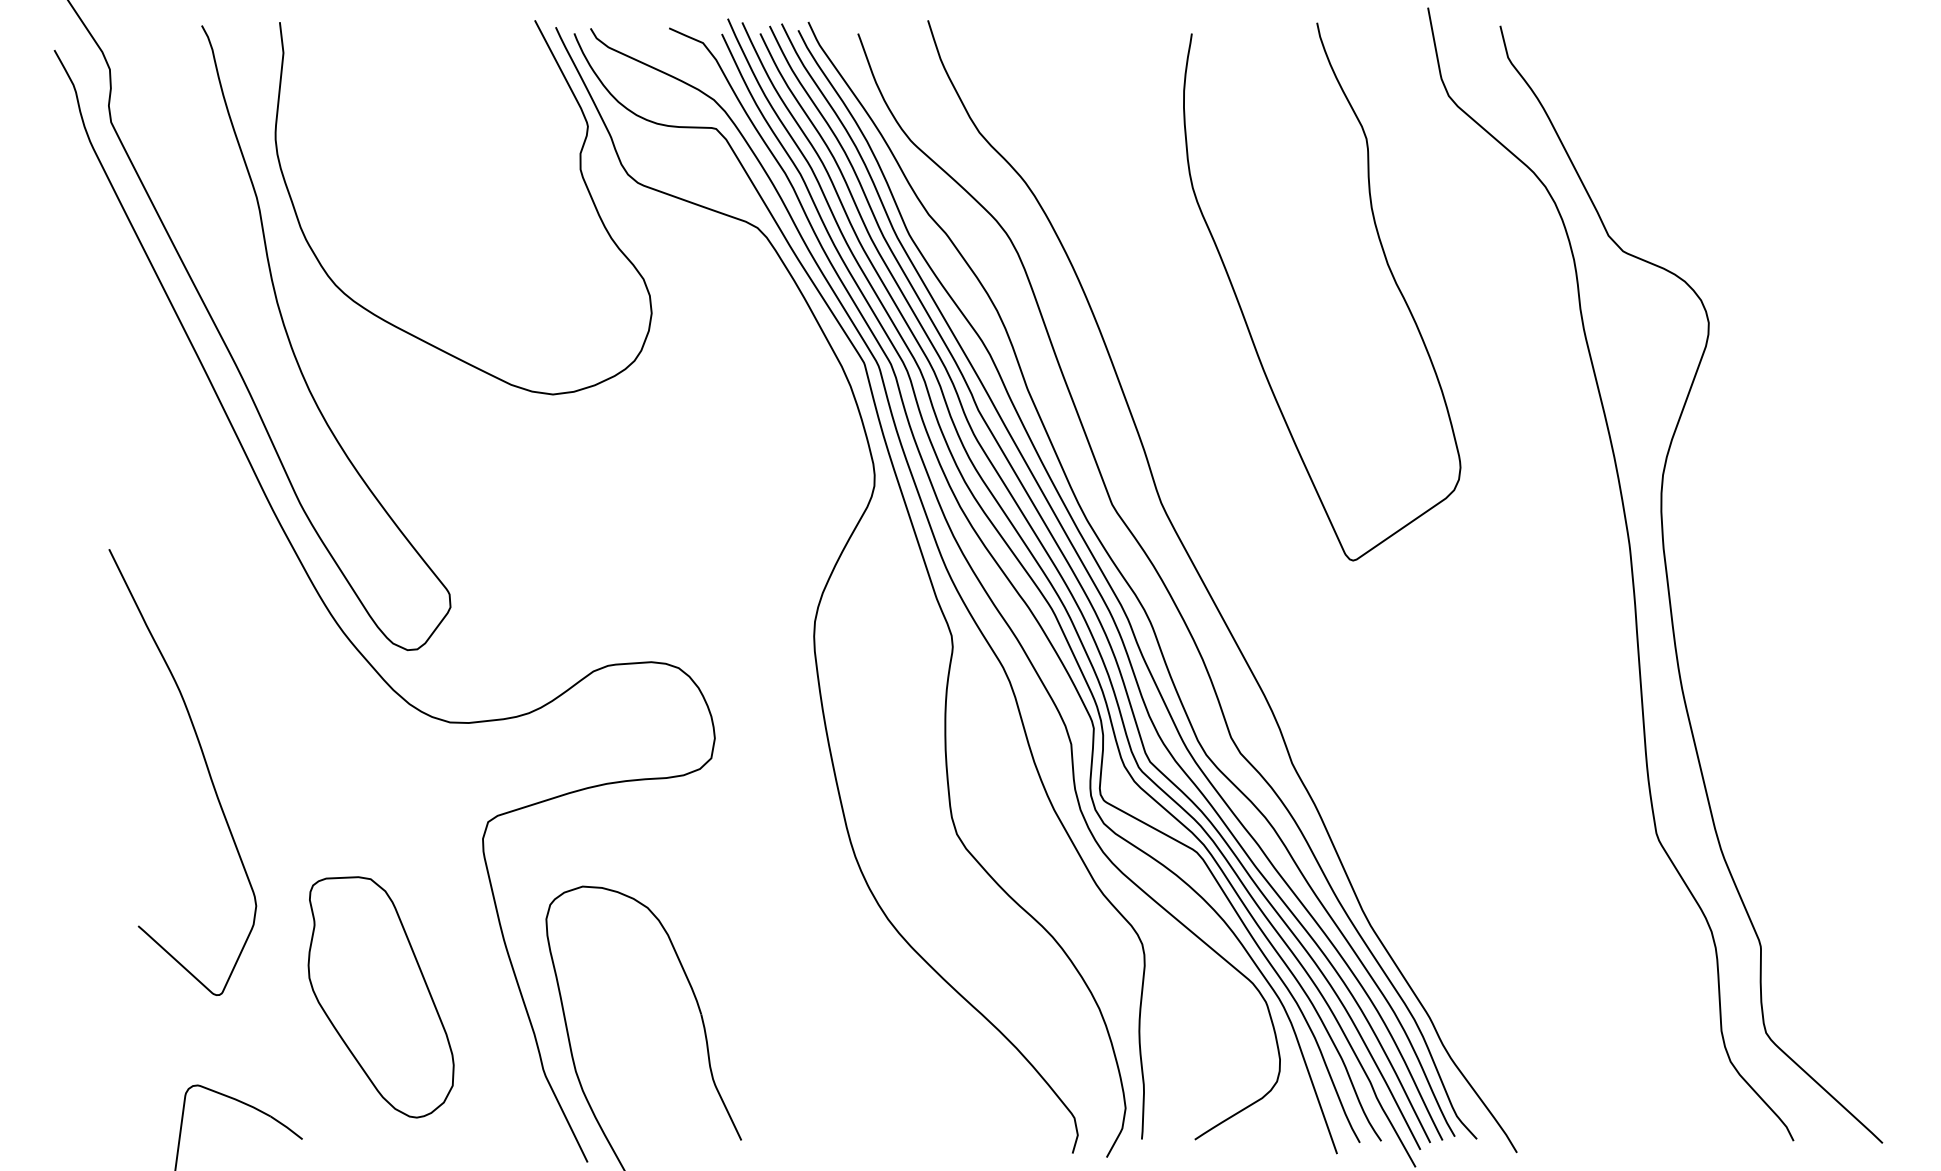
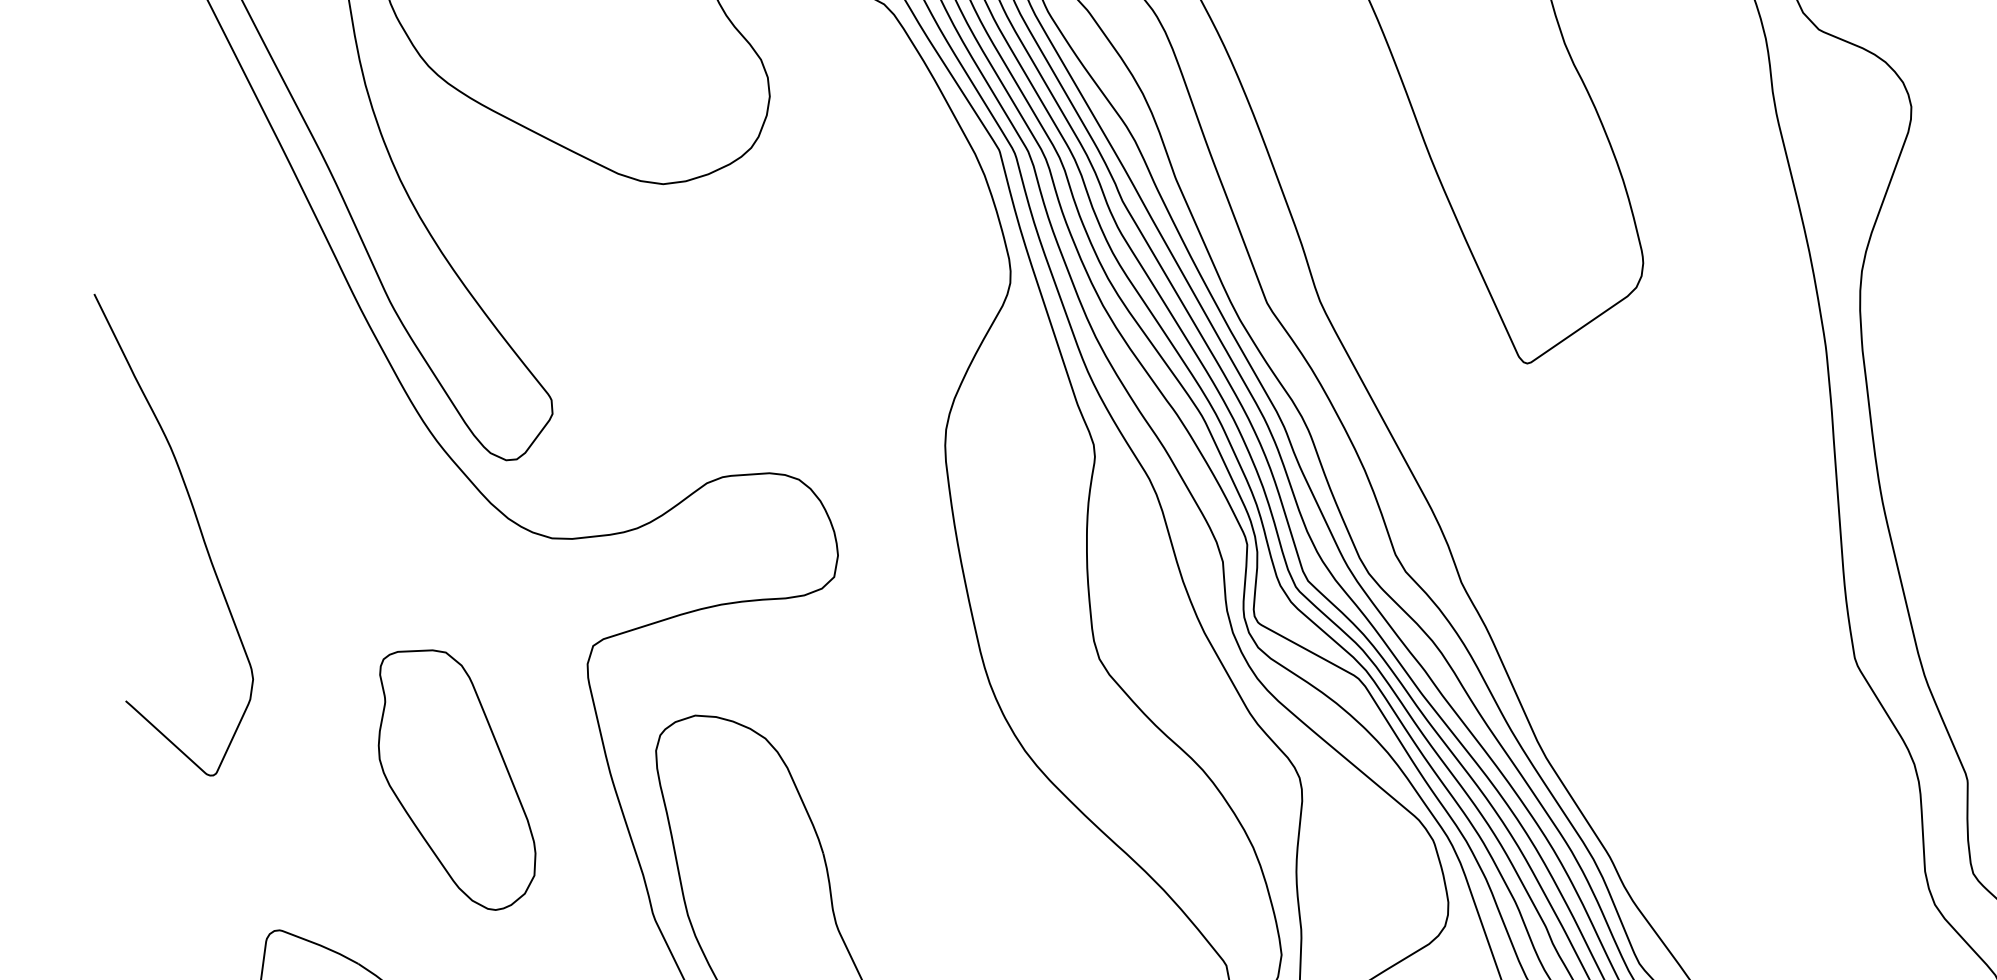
curve: (205, 765) -> (198, 527), moved
part: (380, 997) -> (456, 780), moved

